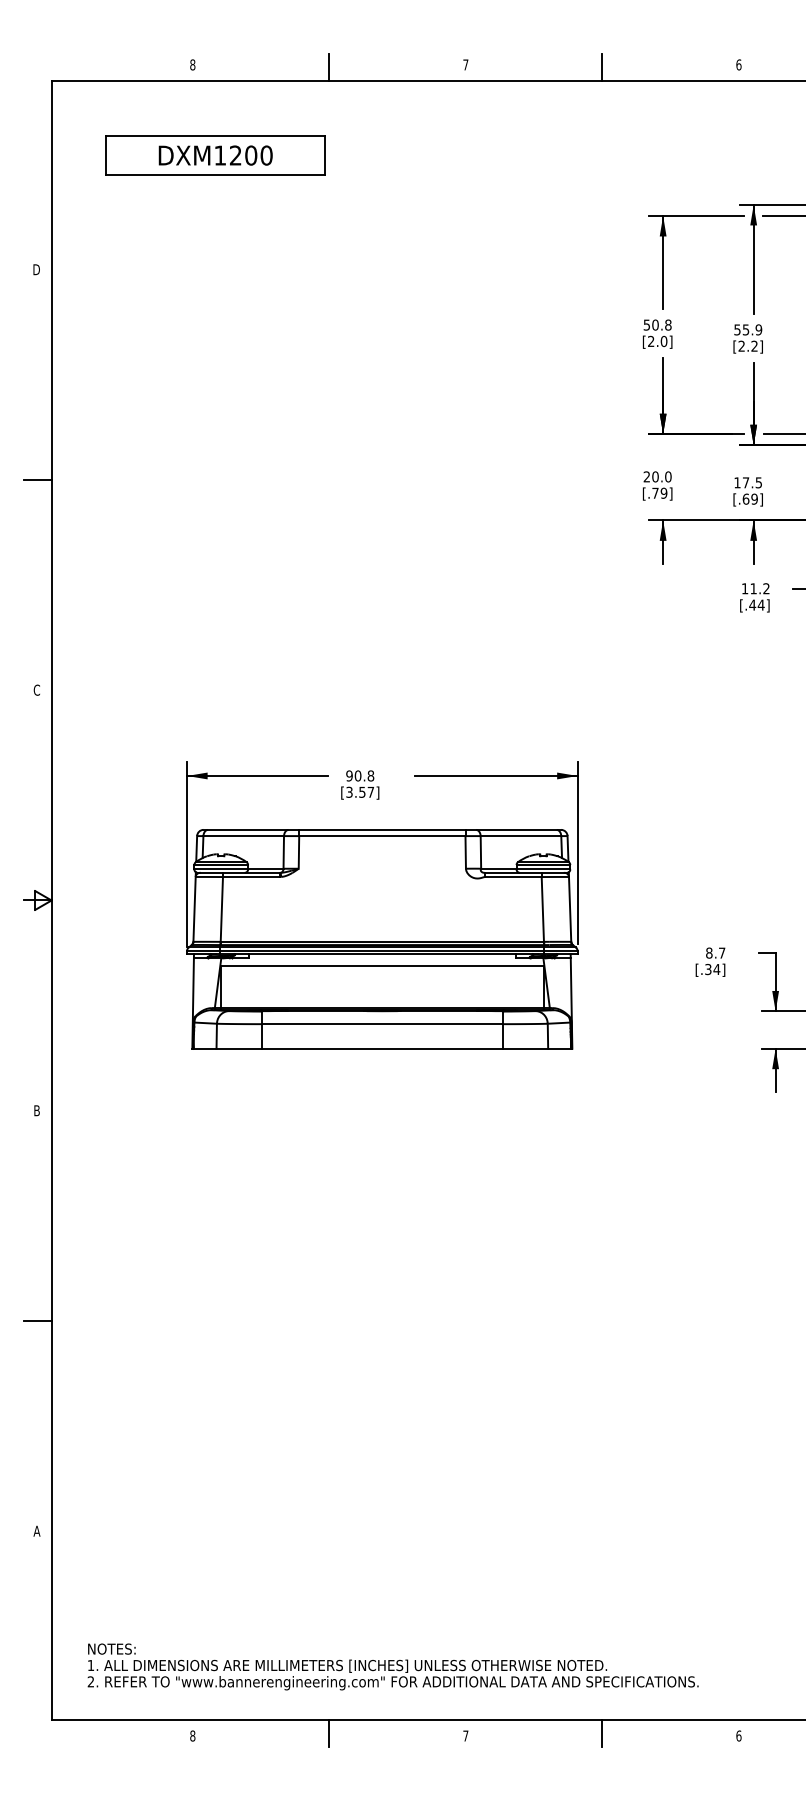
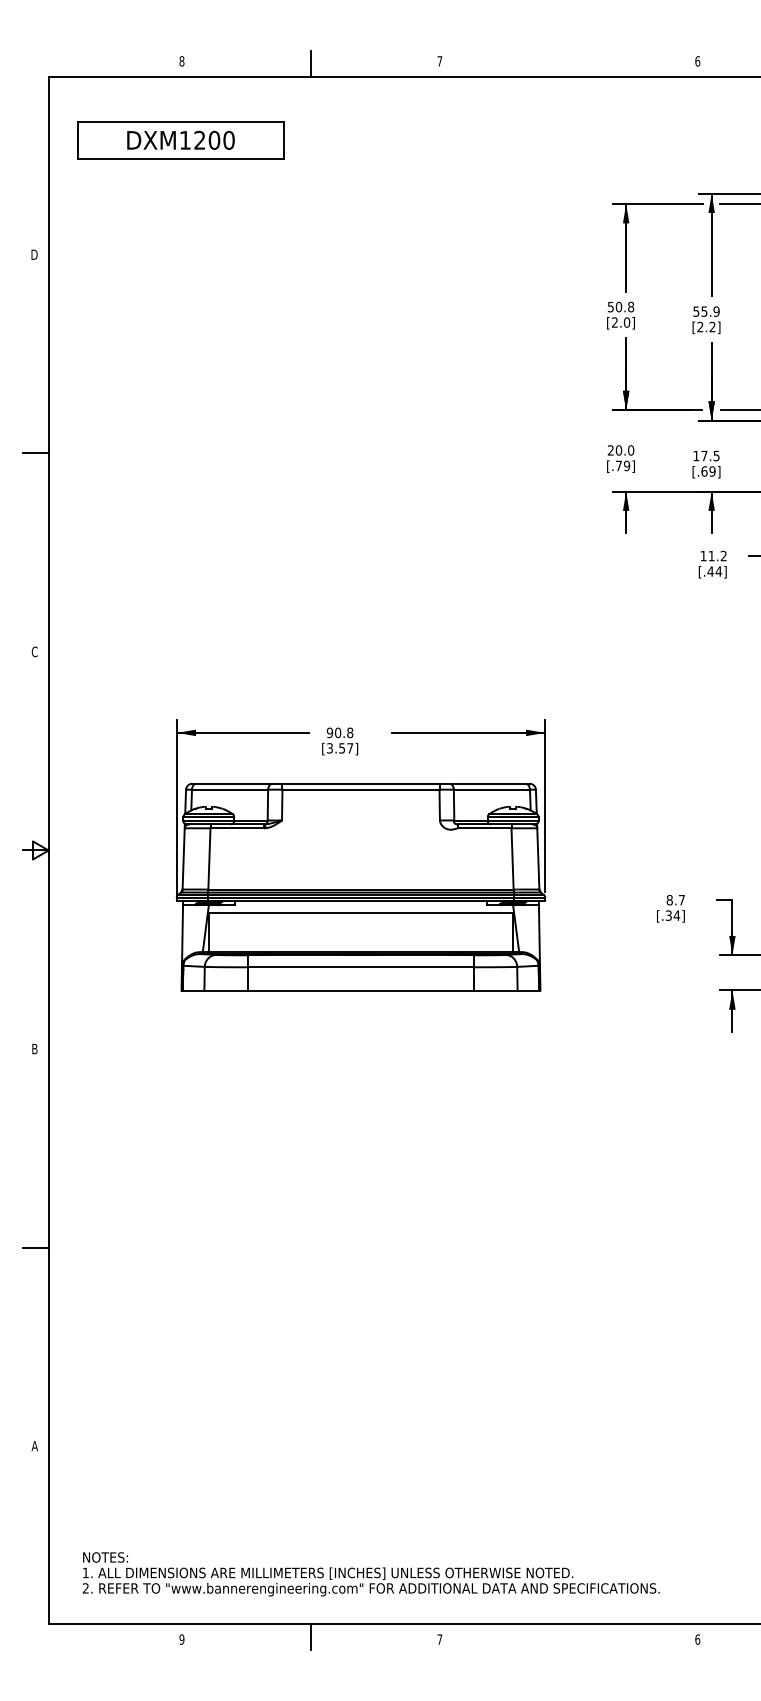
line: (602, 67) -> (568, 63), removed
part: (215, 155) -> (180, 140), moved
line: (602, 1732) -> (568, 1636), removed
text: (192, 1735) -> (181, 1639), 8 -> 9

